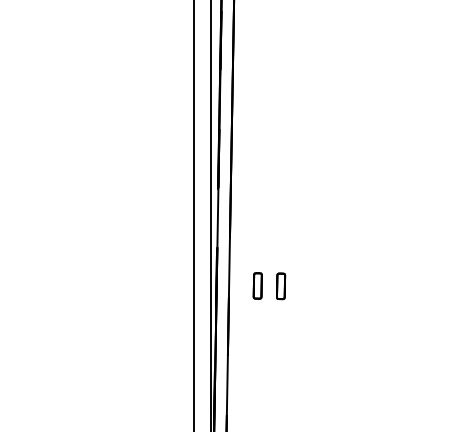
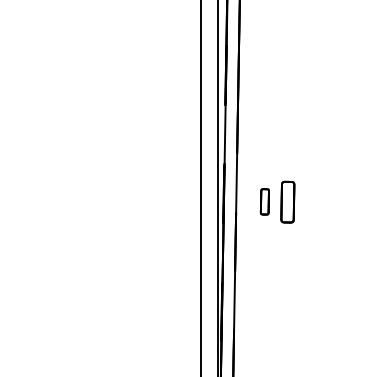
part: (281, 286) -> (288, 202), size x1.6

